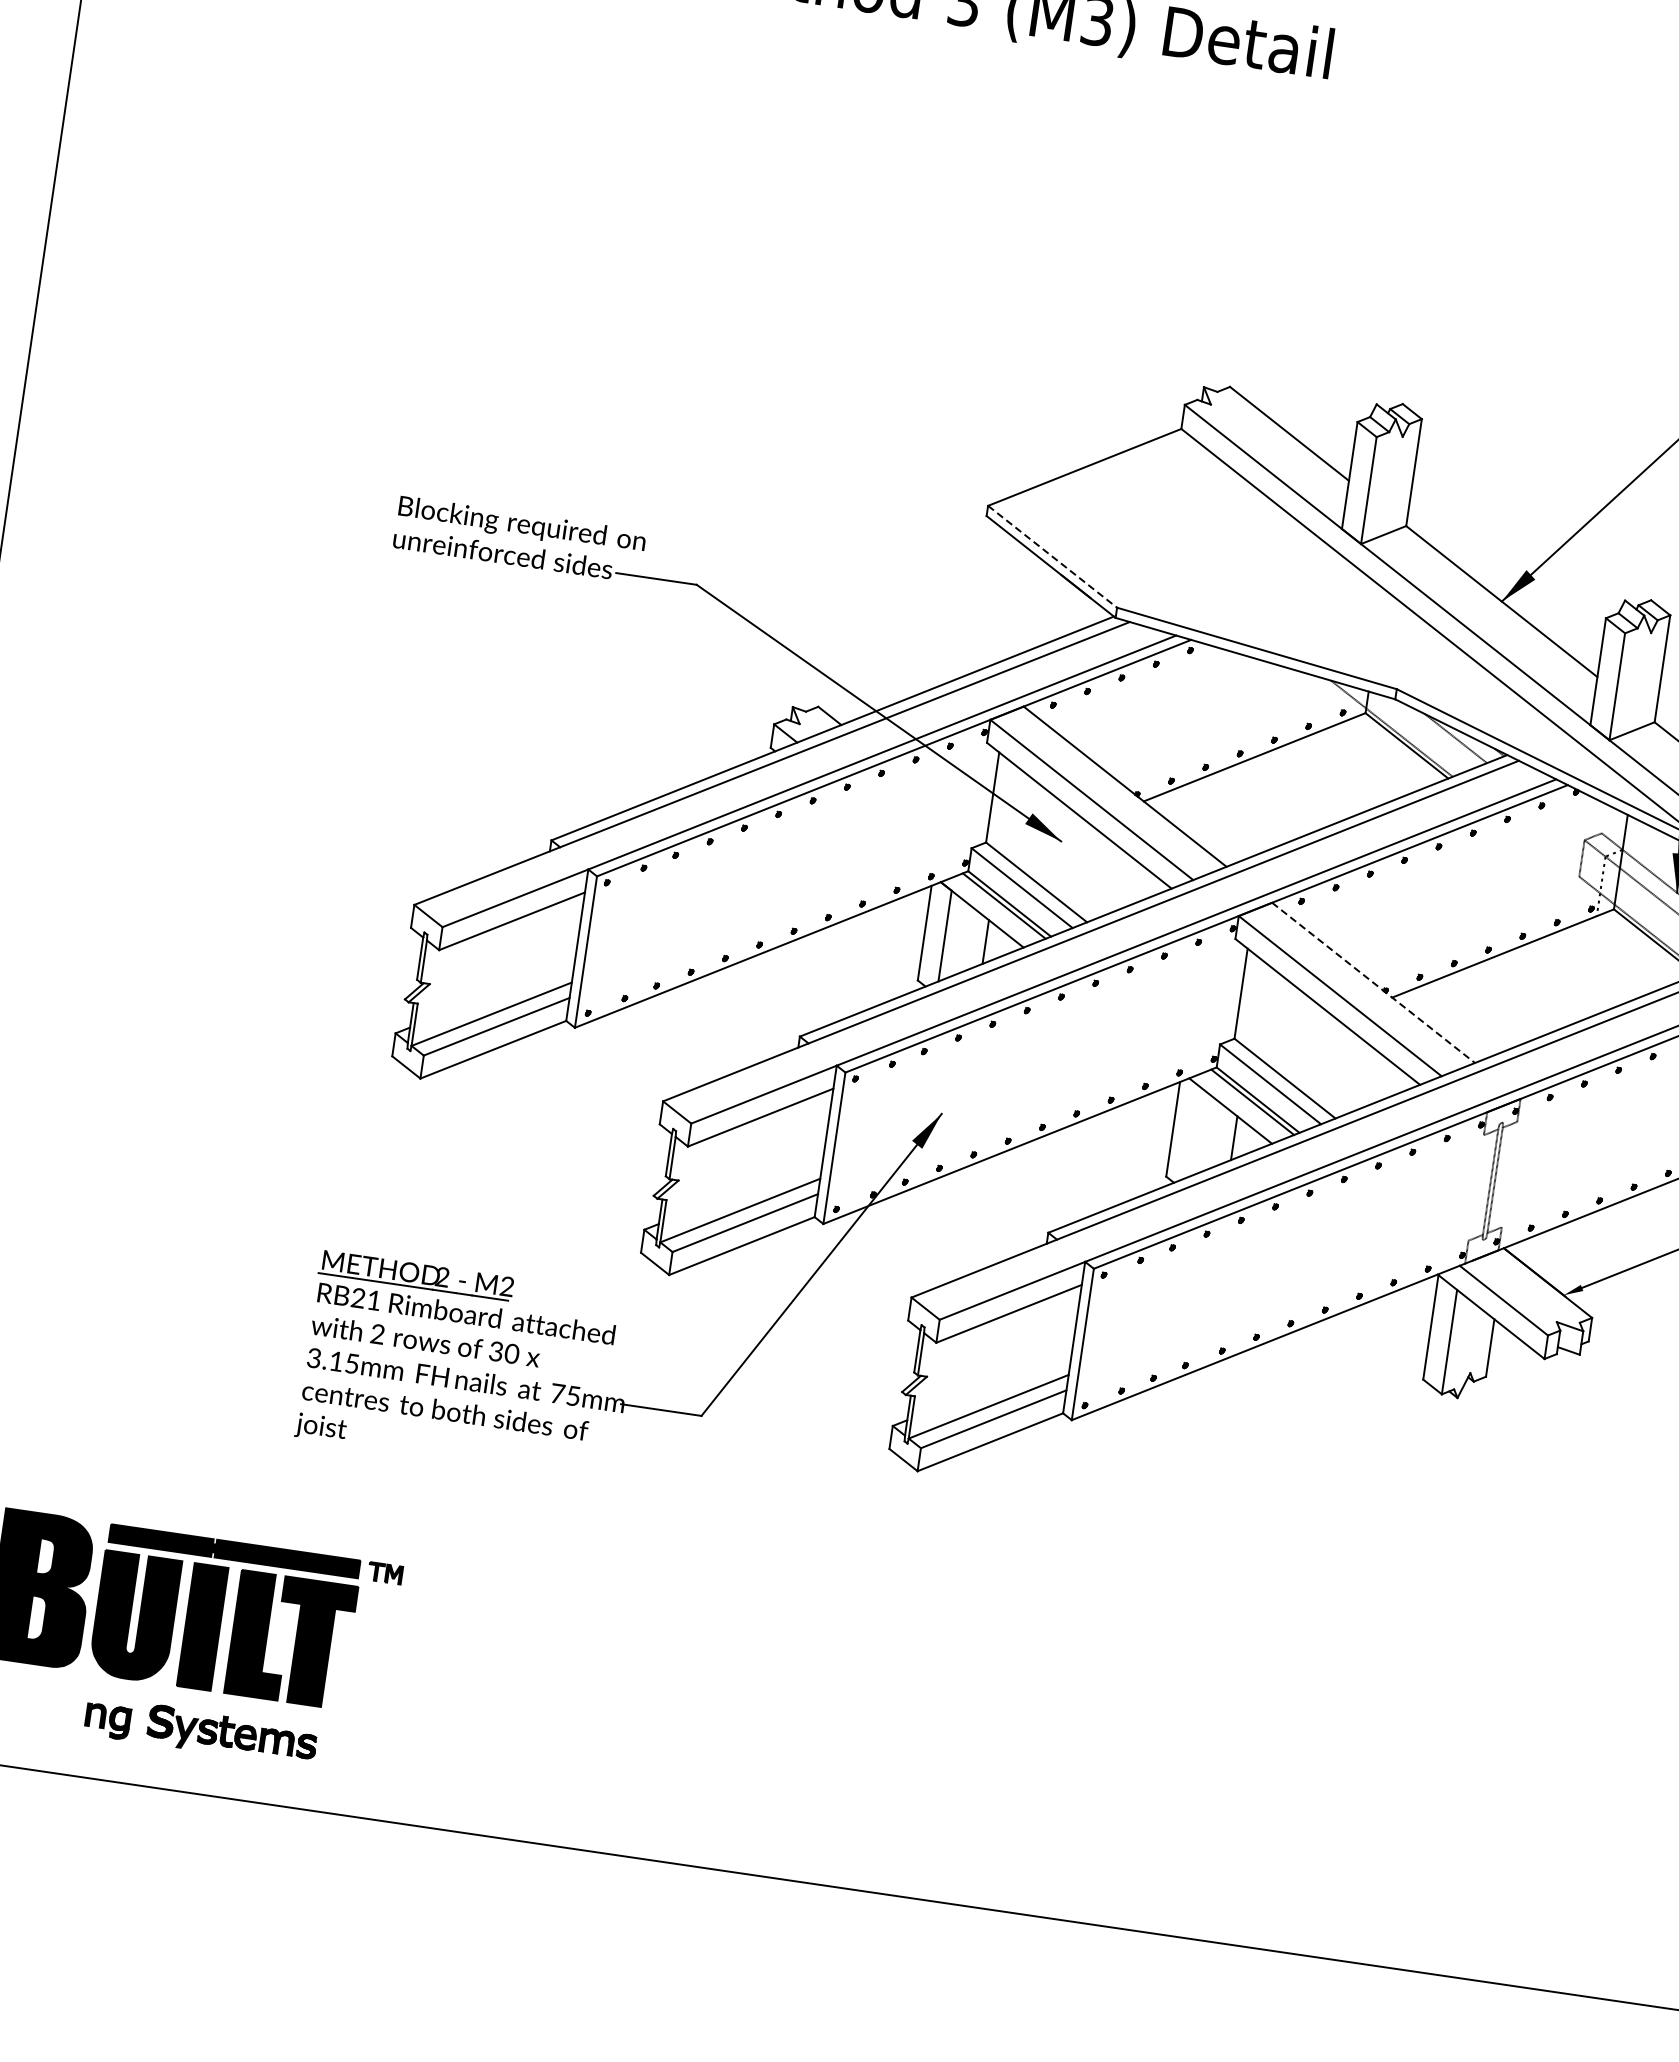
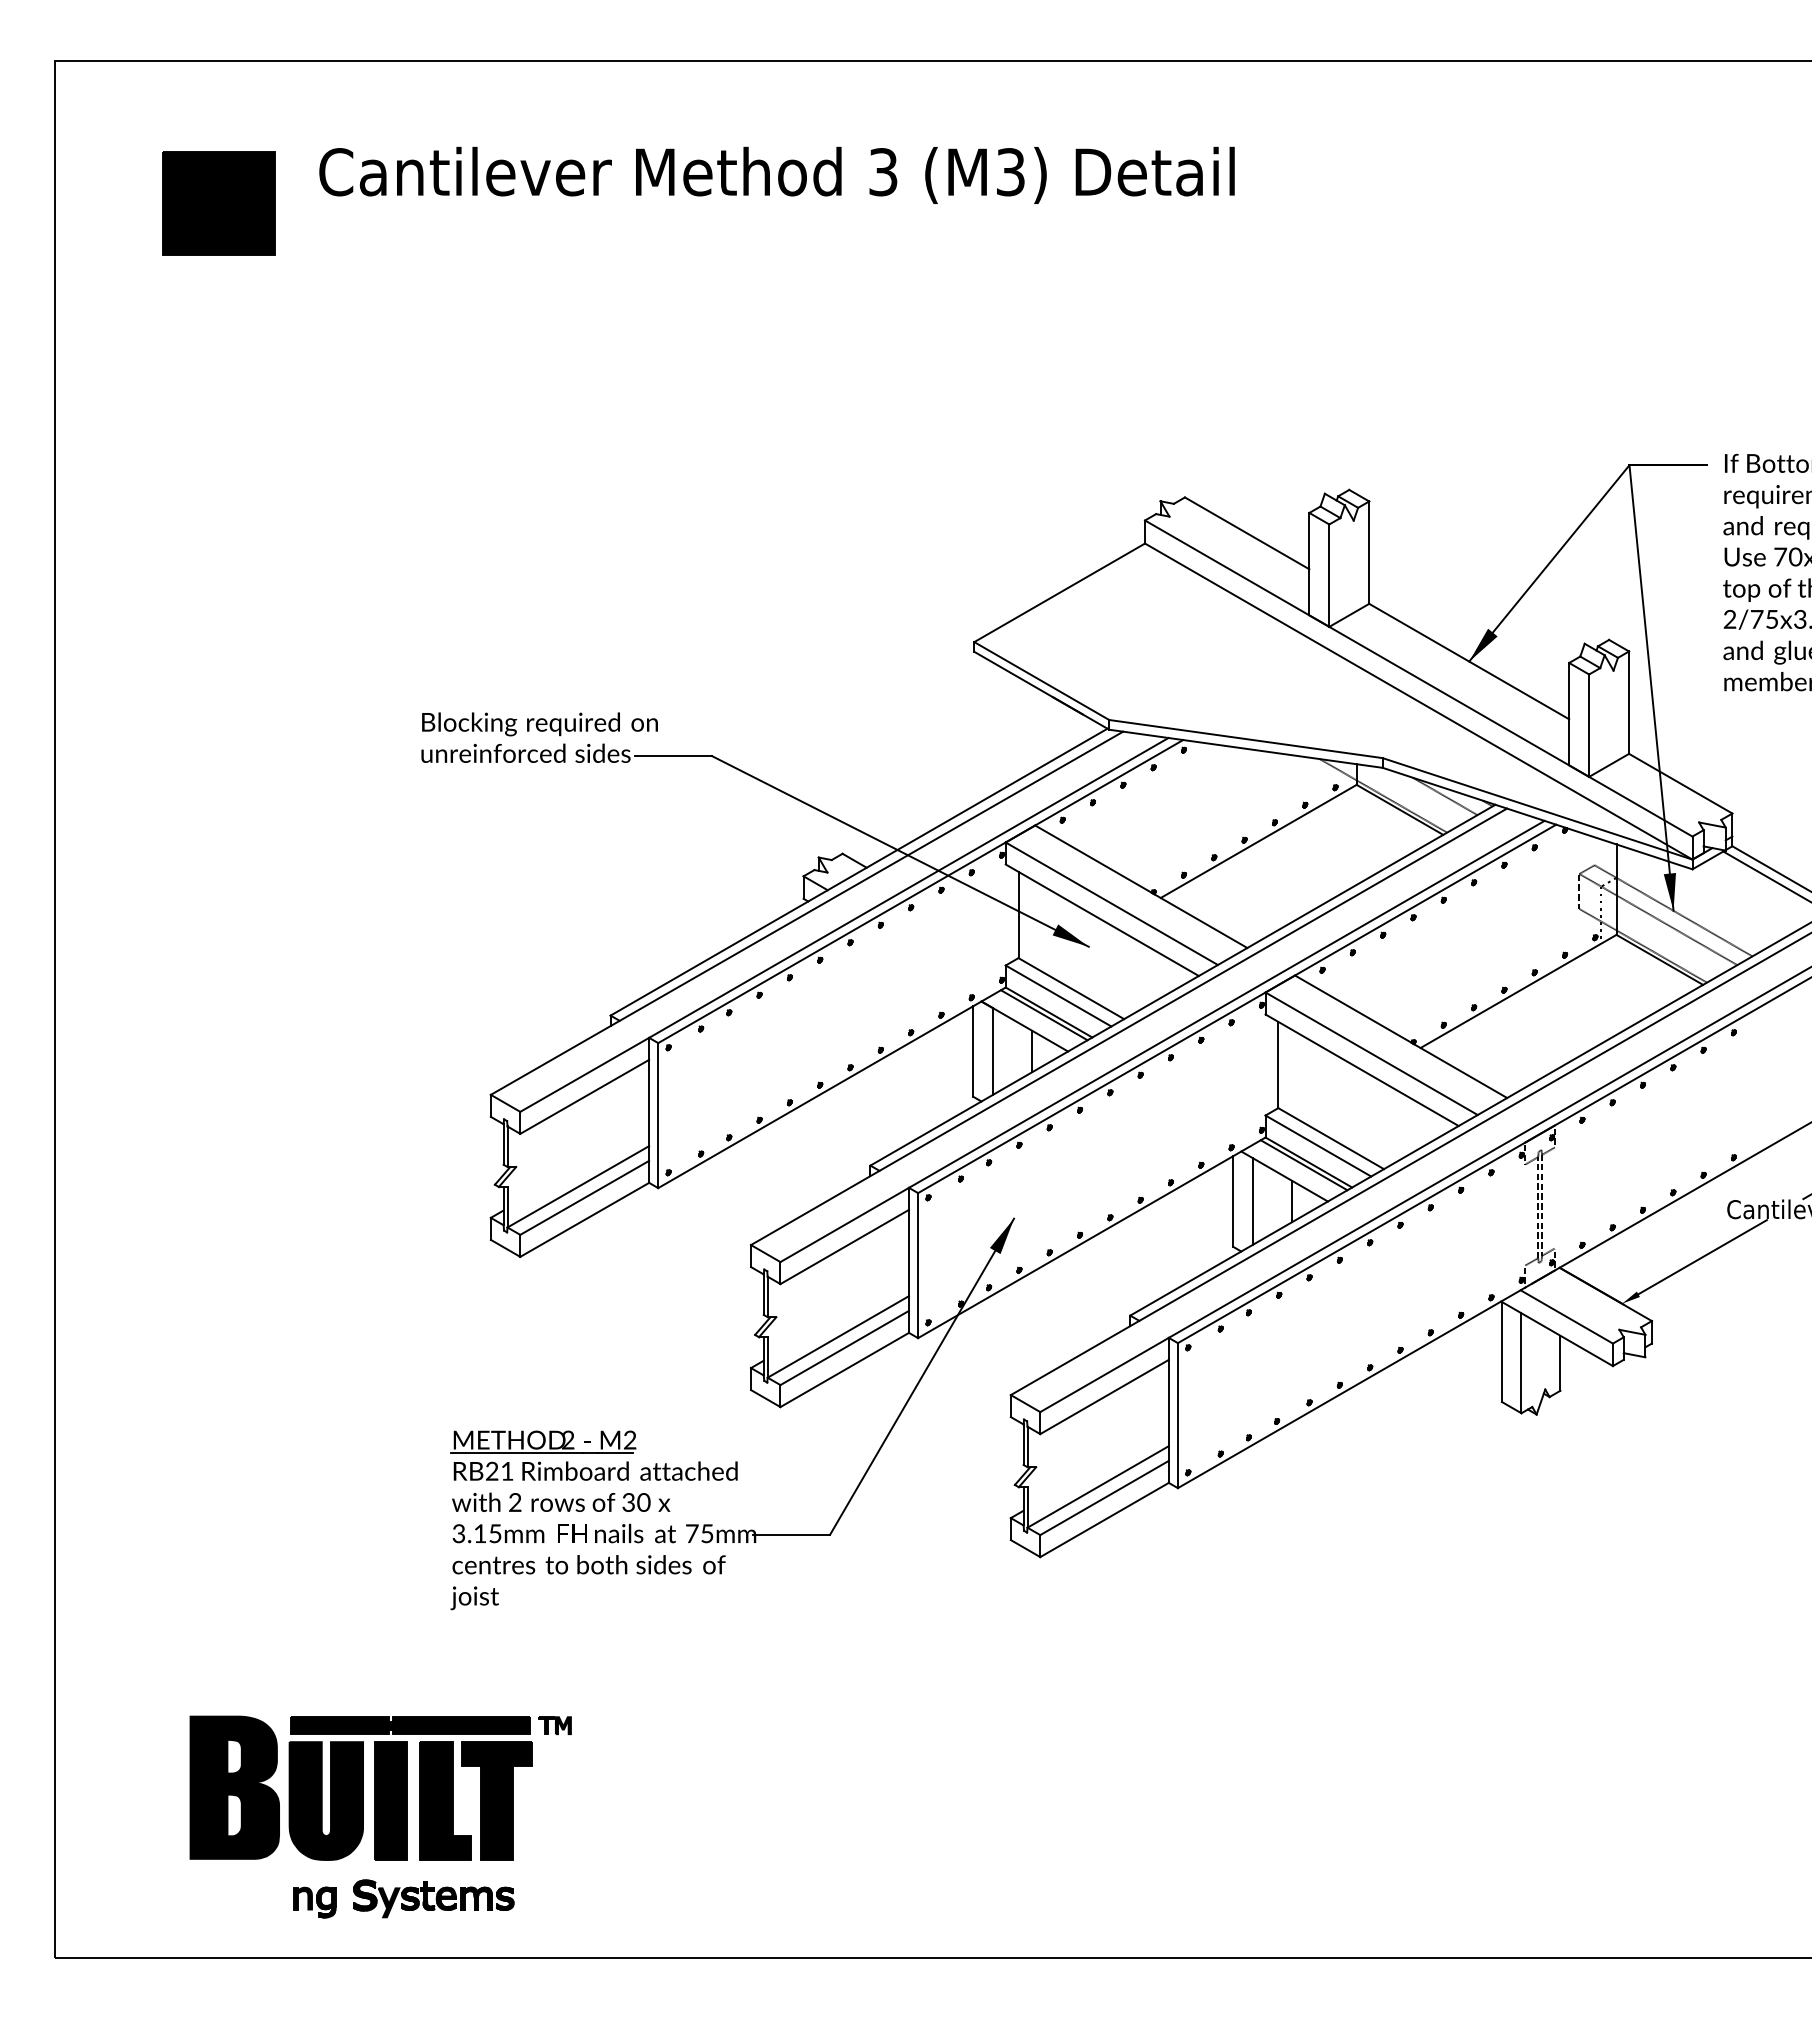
line: (1052, 557) -> (1041, 681), dashed -> solid
line: (1374, 982) -> (1401, 1036), dashed -> solid
line: (1193, 1132) -> (1252, 1201), added

